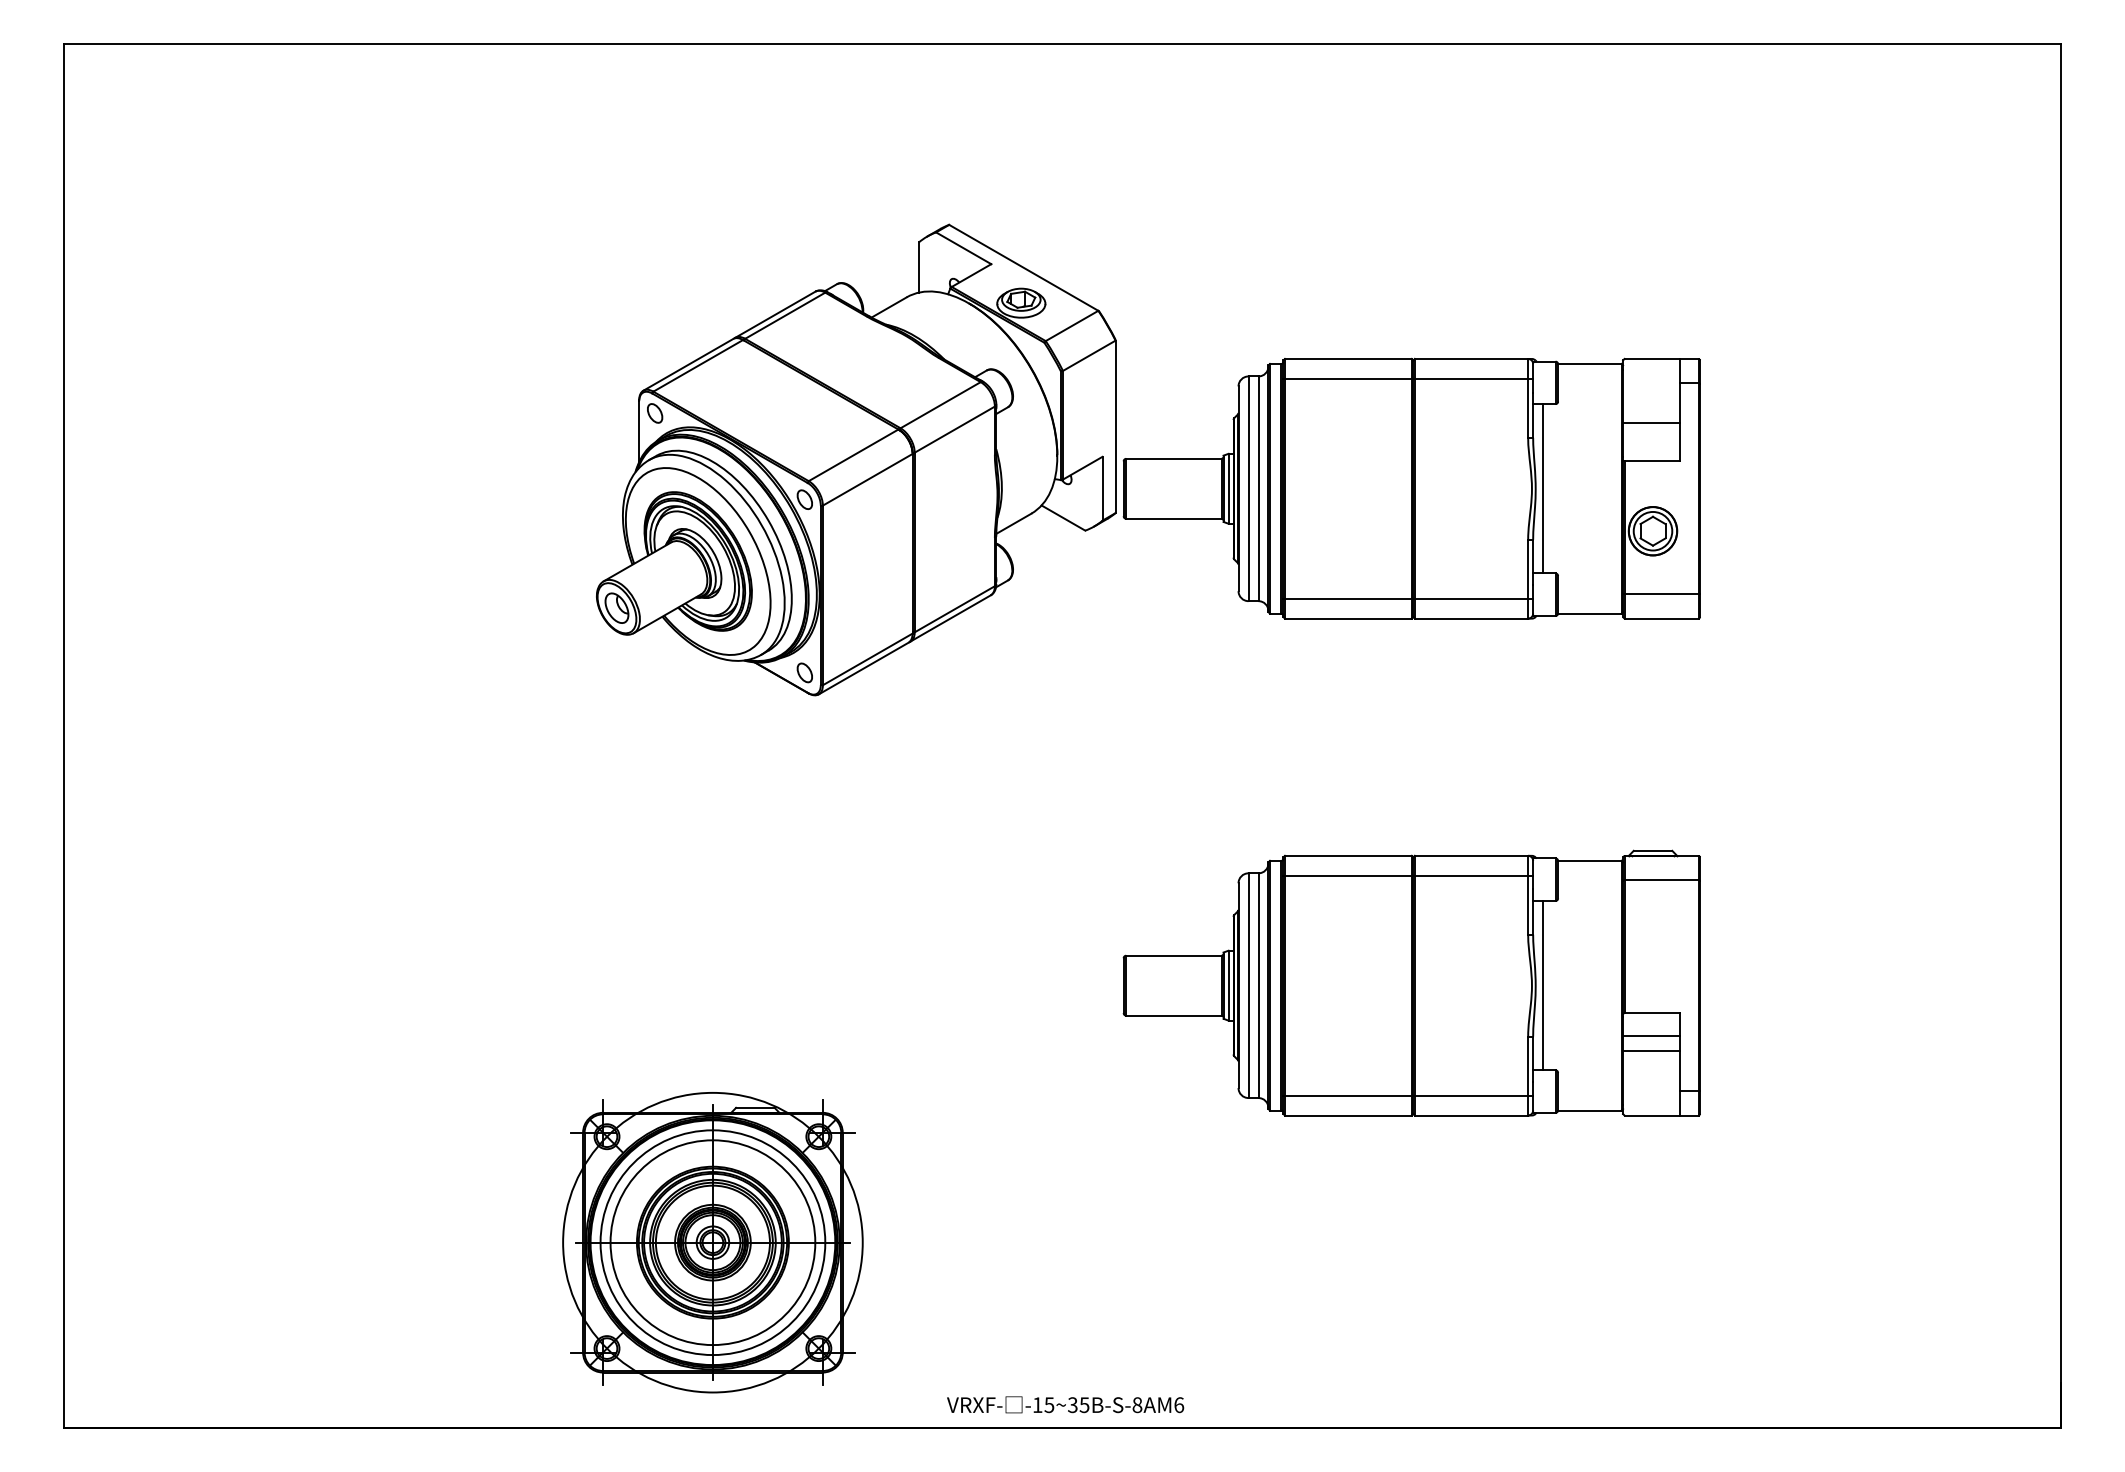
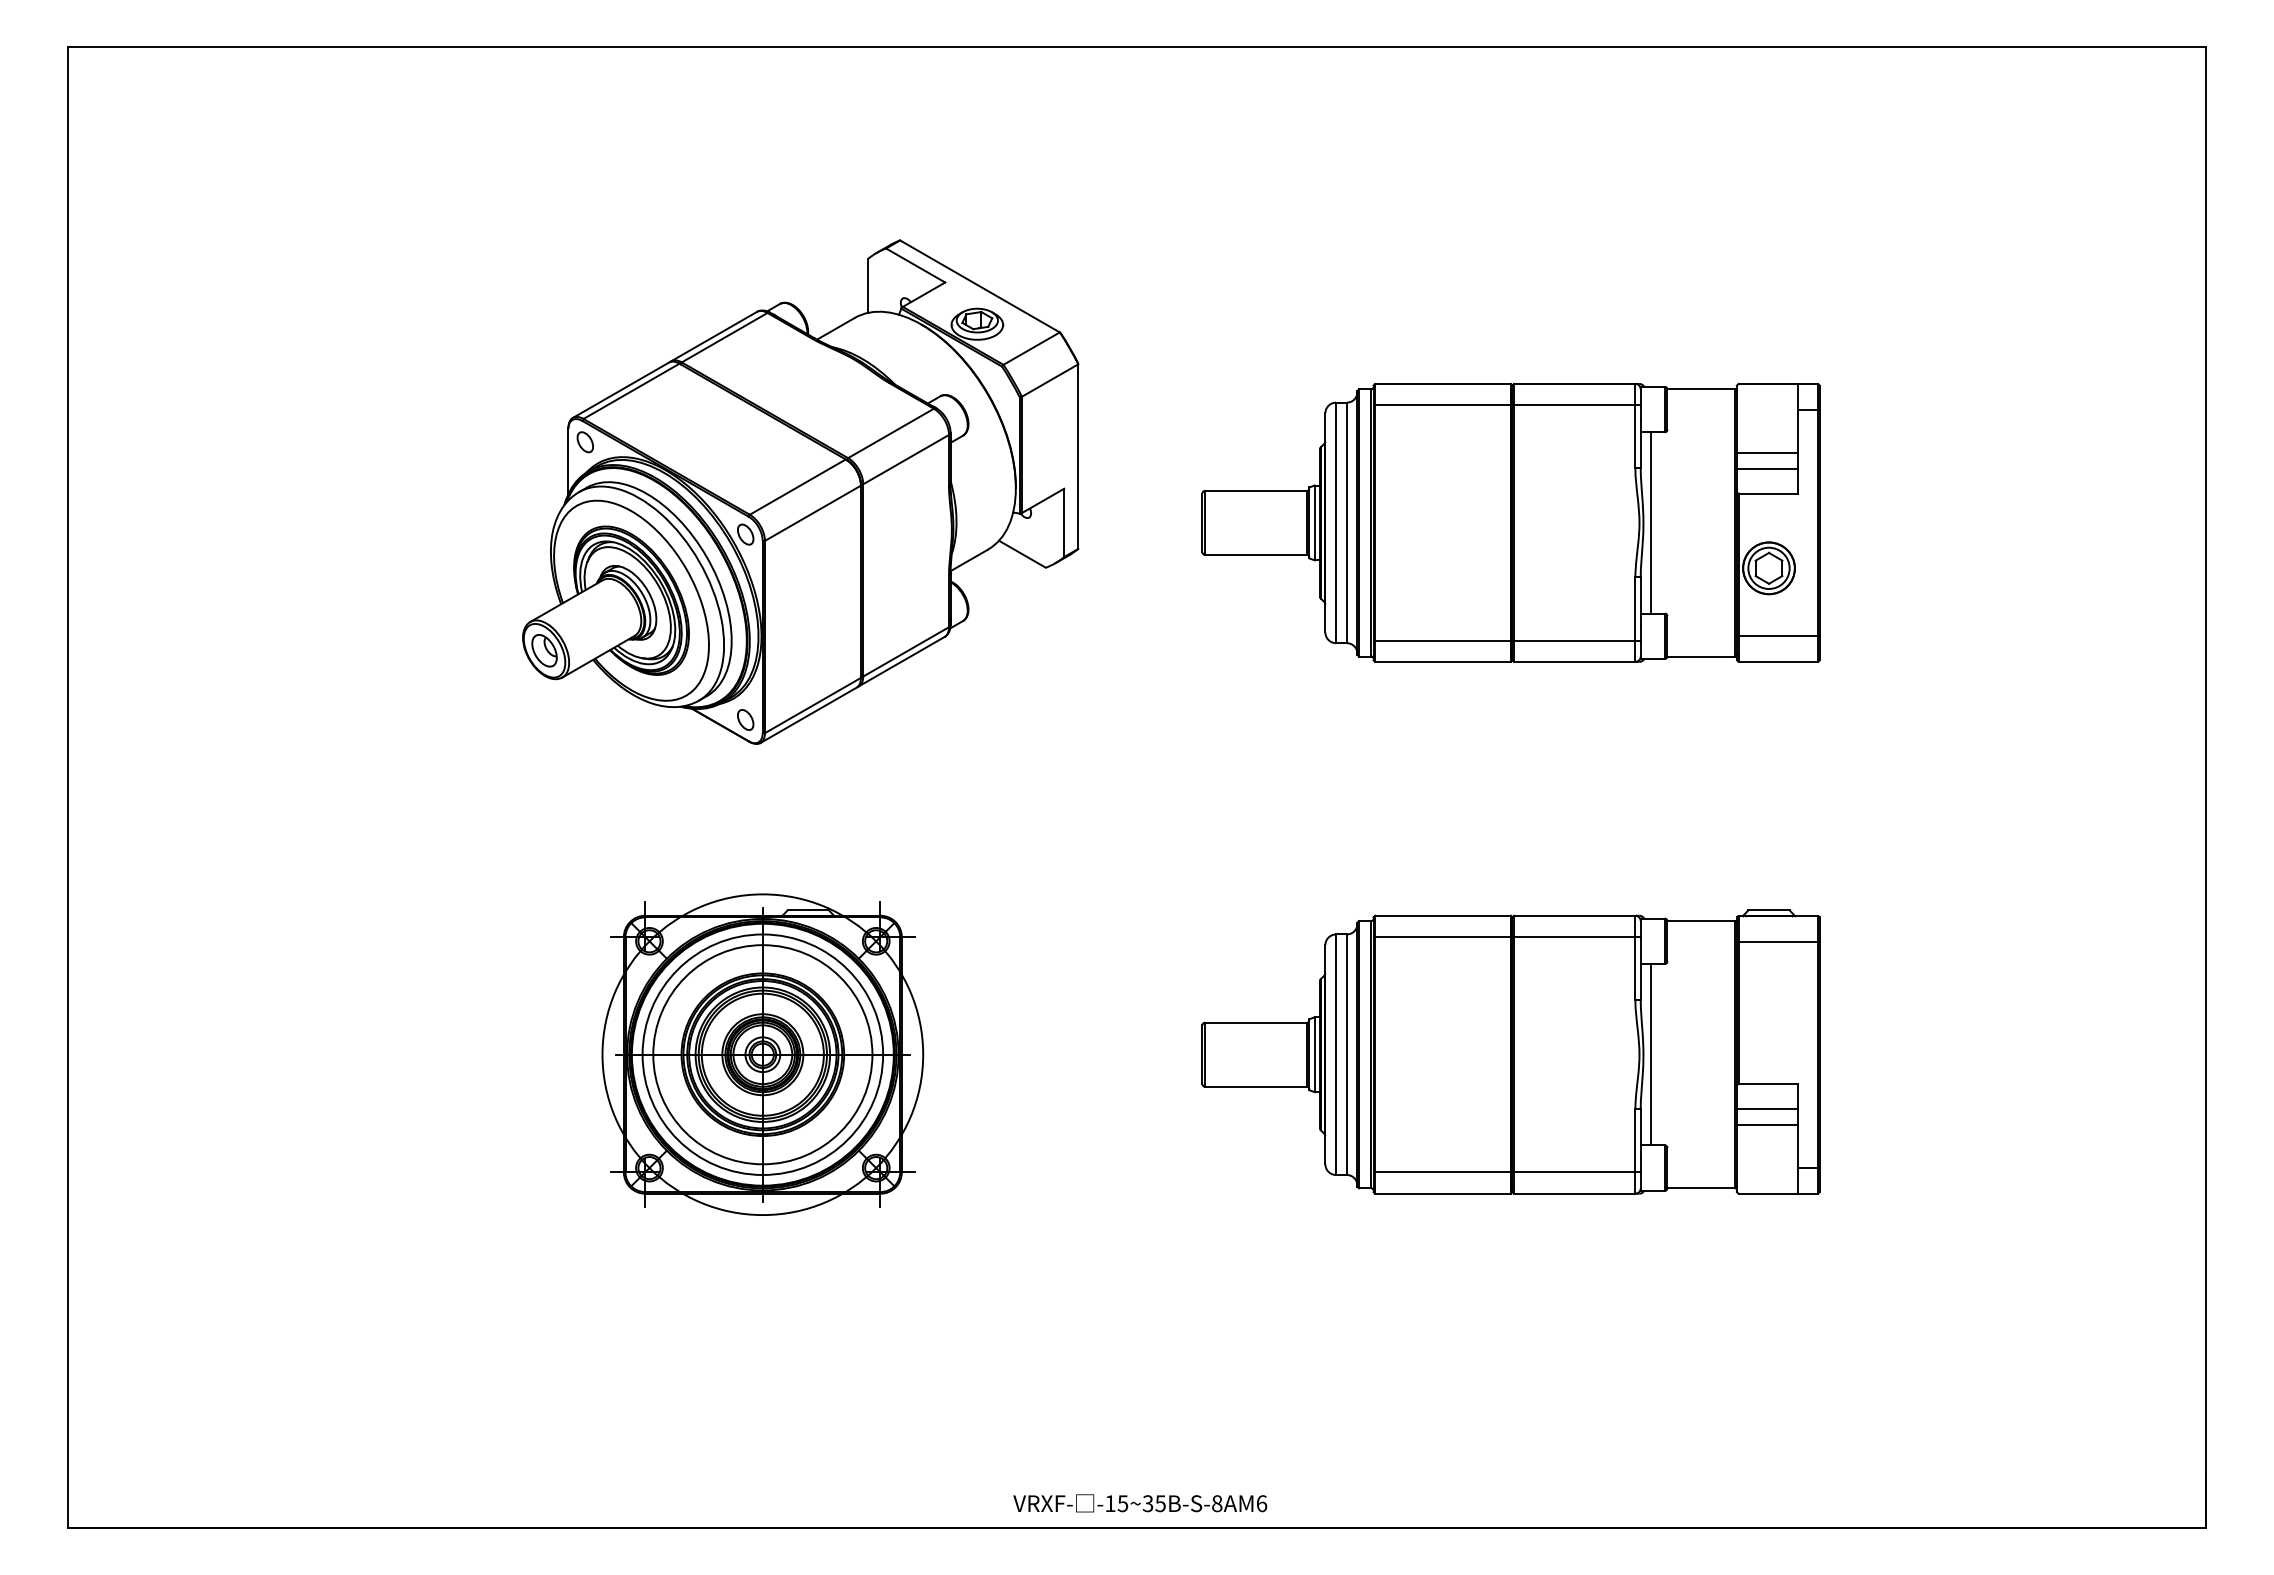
line: (1651, 438) -> (1767, 469), added
part: (856, 459) -> (800, 491), moved
part: (712, 1242) -> (762, 1054), moved

